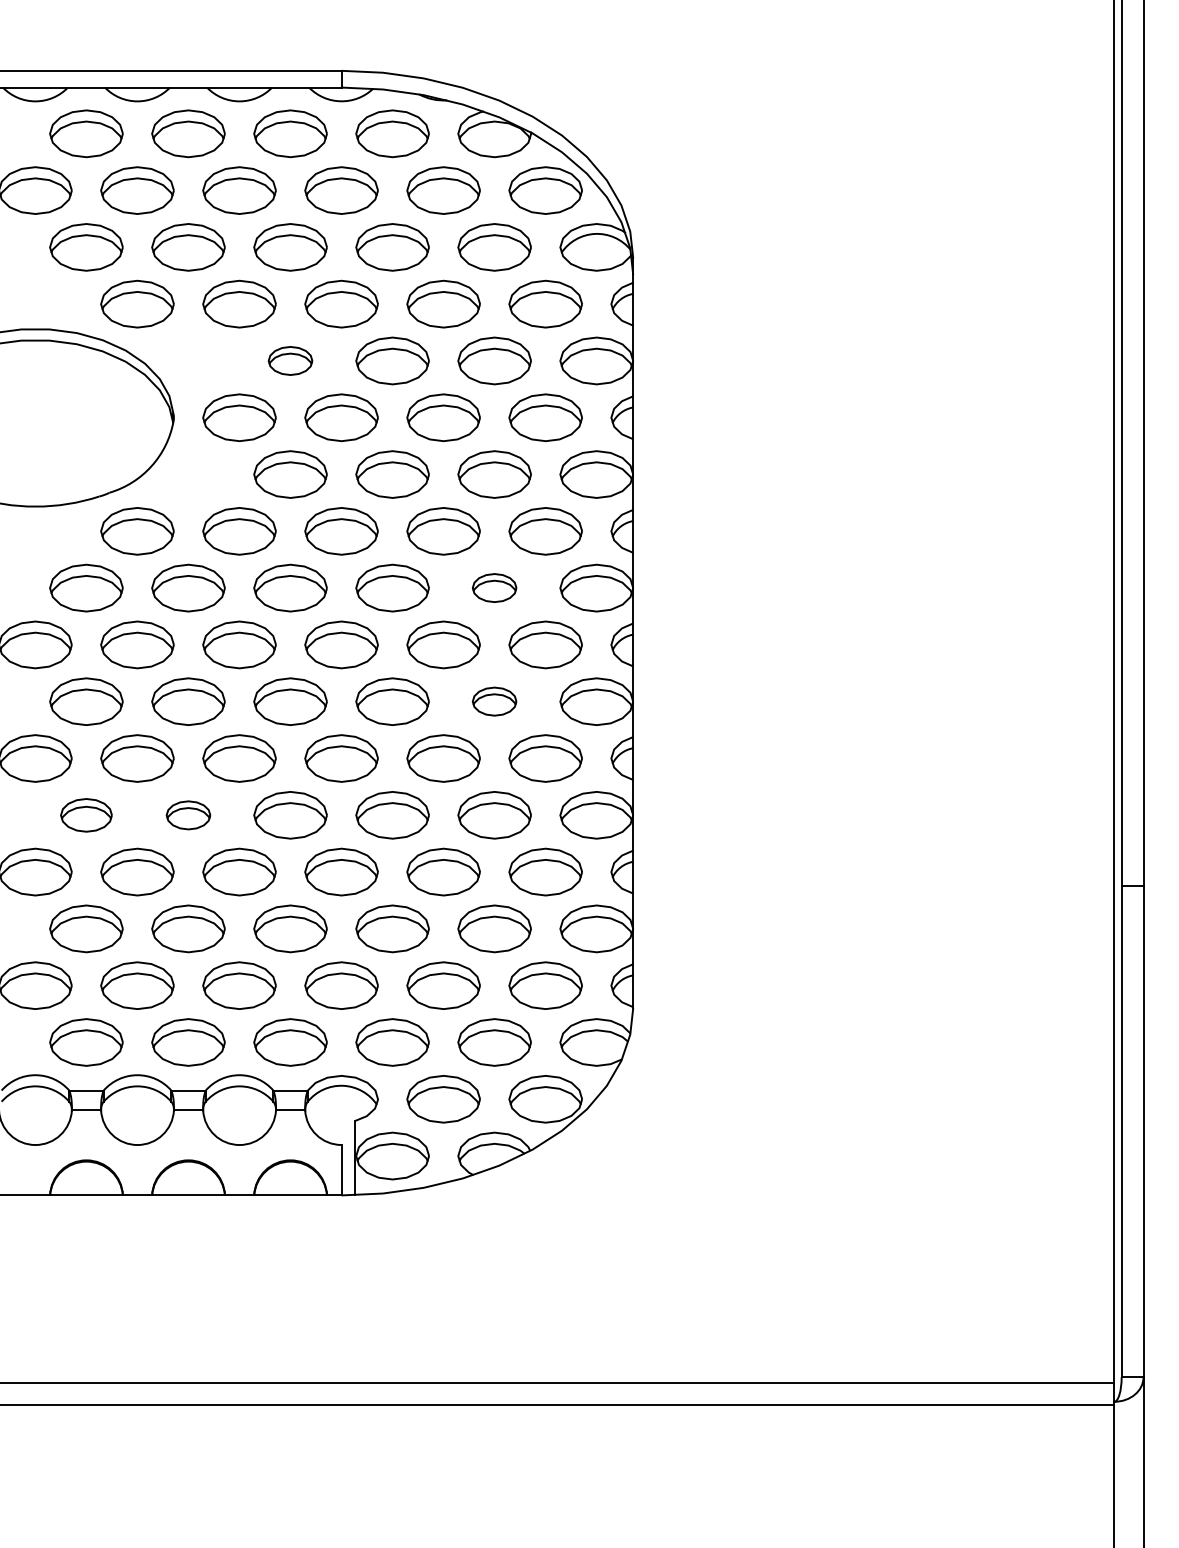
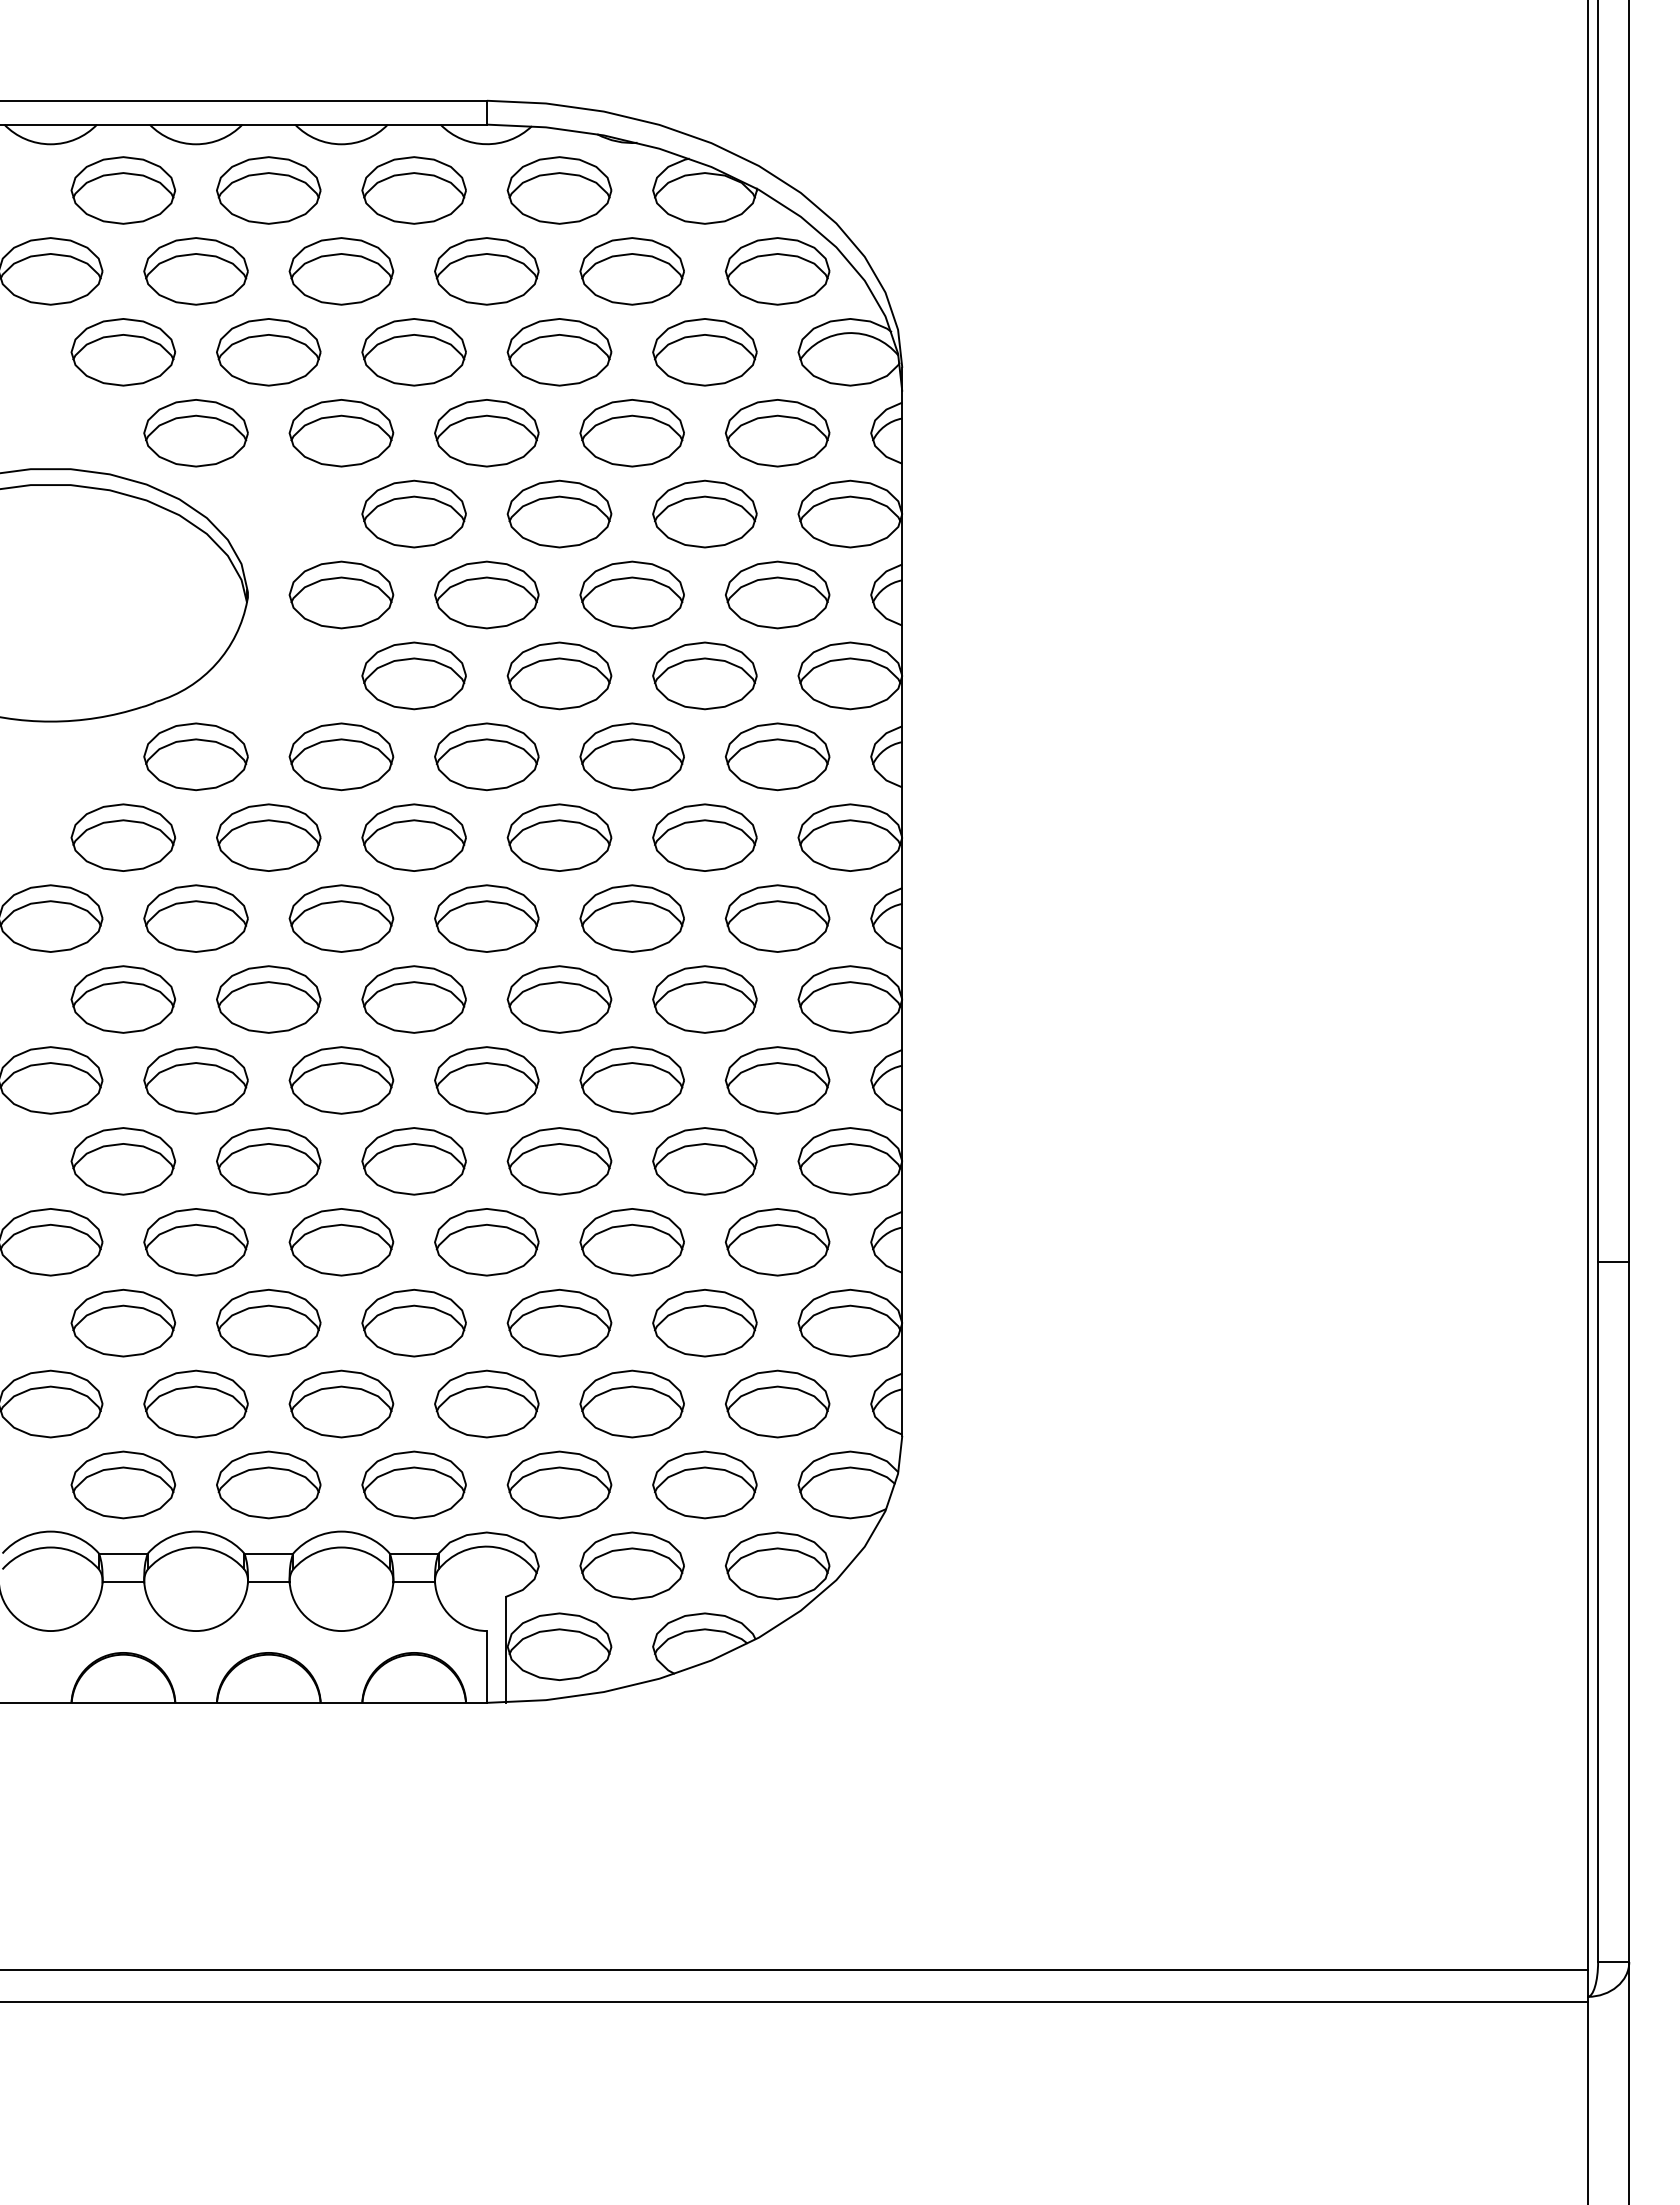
part: (290, 360) -> (414, 513), size x1.67
part: (494, 587) -> (704, 836), size x1.67
part: (494, 701) -> (704, 999), size x1.67
part: (86, 815) -> (123, 1161), size x1.43
part: (188, 815) -> (268, 1161), size x1.67

